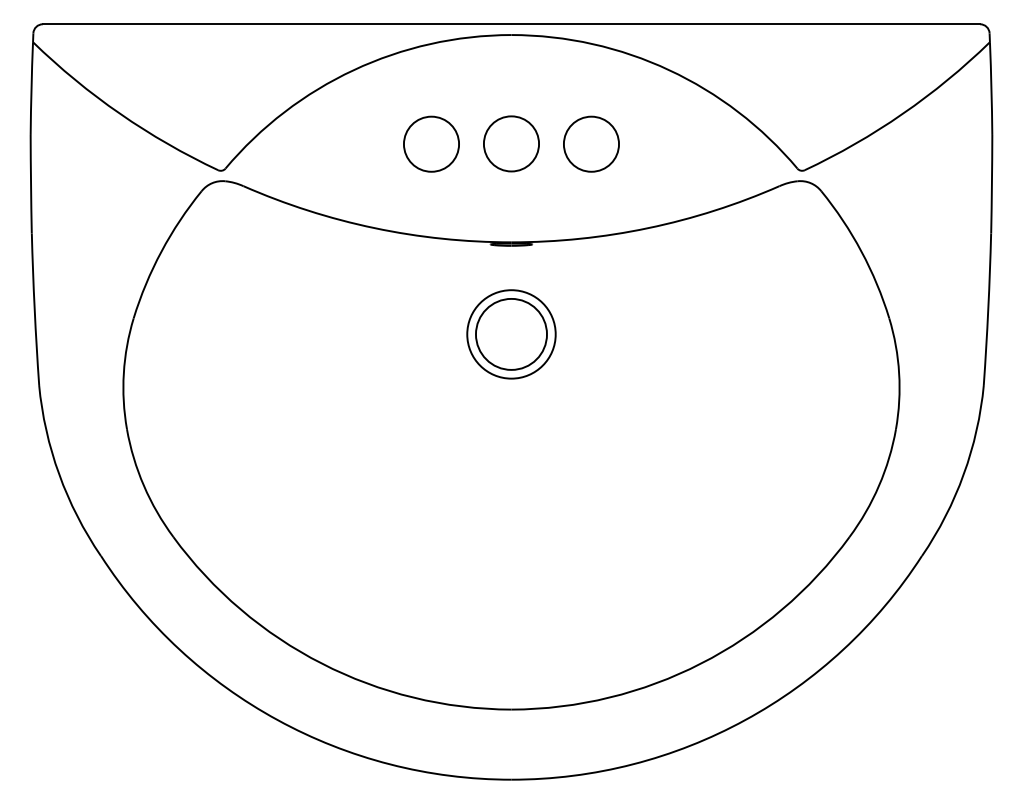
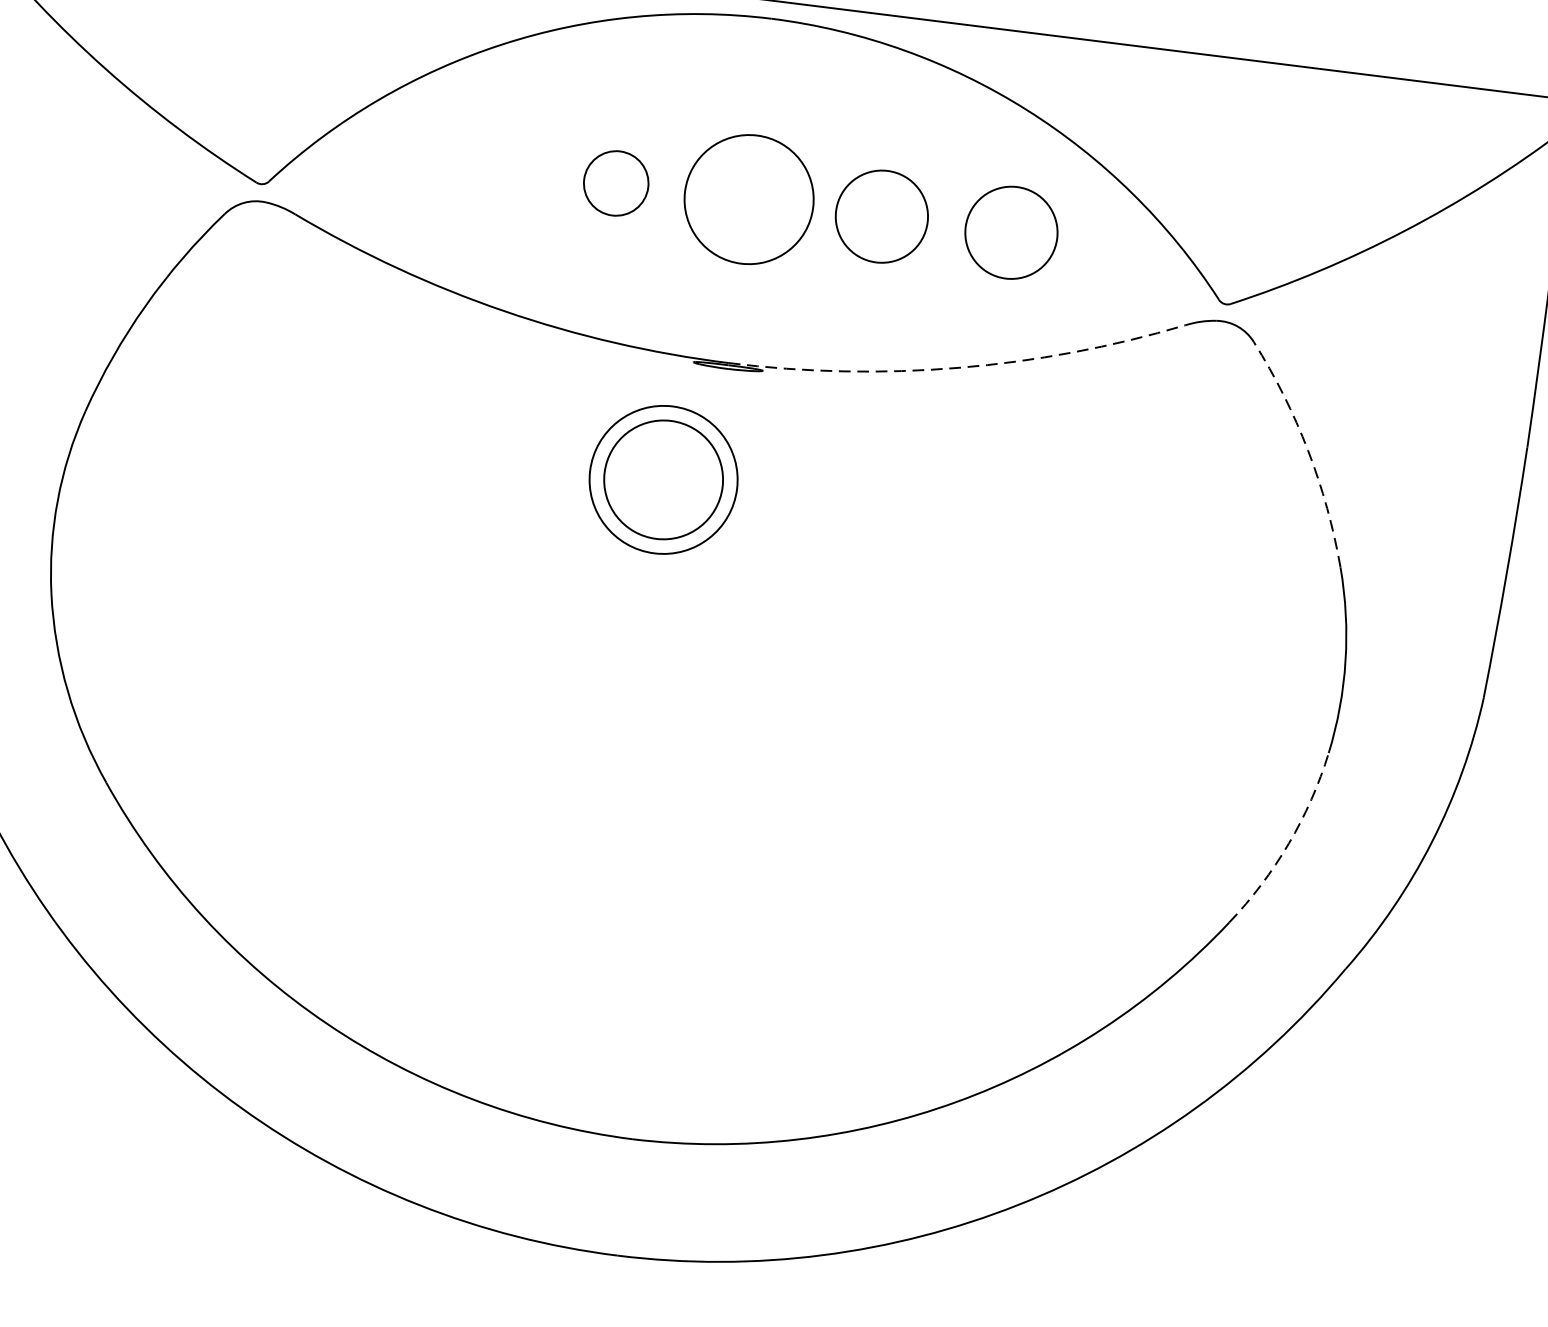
circle: (431, 143) -> (616, 182), size x0.7
circle: (511, 143) -> (749, 198), size x1.4
circle: (669, 143) -> (1011, 231), added
arc: (648, 228) -> (959, 368), solid -> dashed
arc: (861, 251) -> (1308, 450), solid -> dashed
part: (511, 334) -> (663, 480), moved
arc: (879, 485) -> (1289, 843), solid -> dashed

